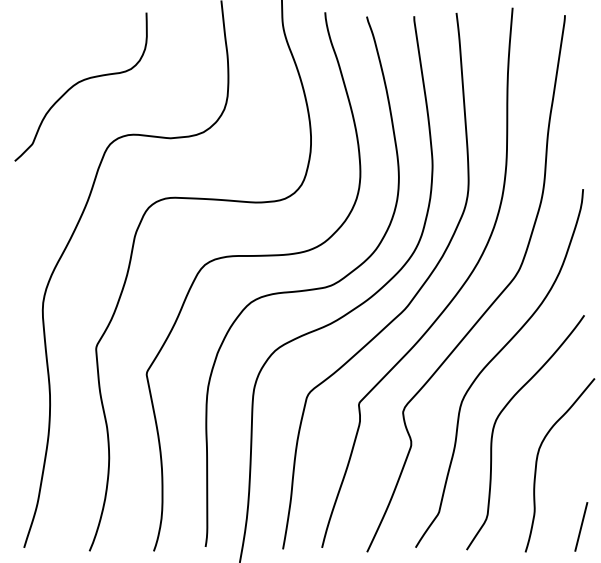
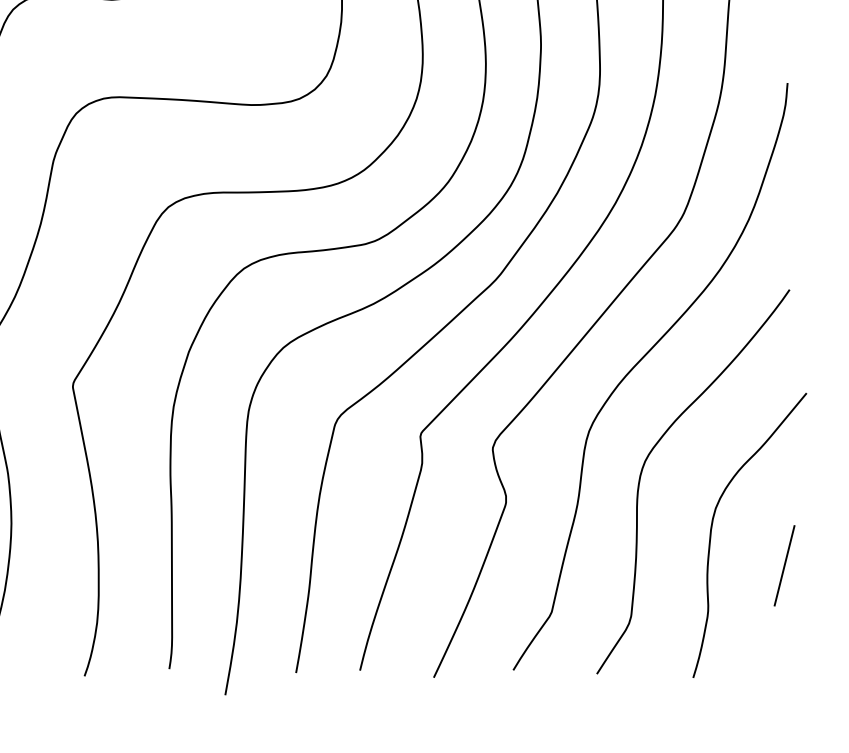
line: (581, 526) -> (784, 565), moved

